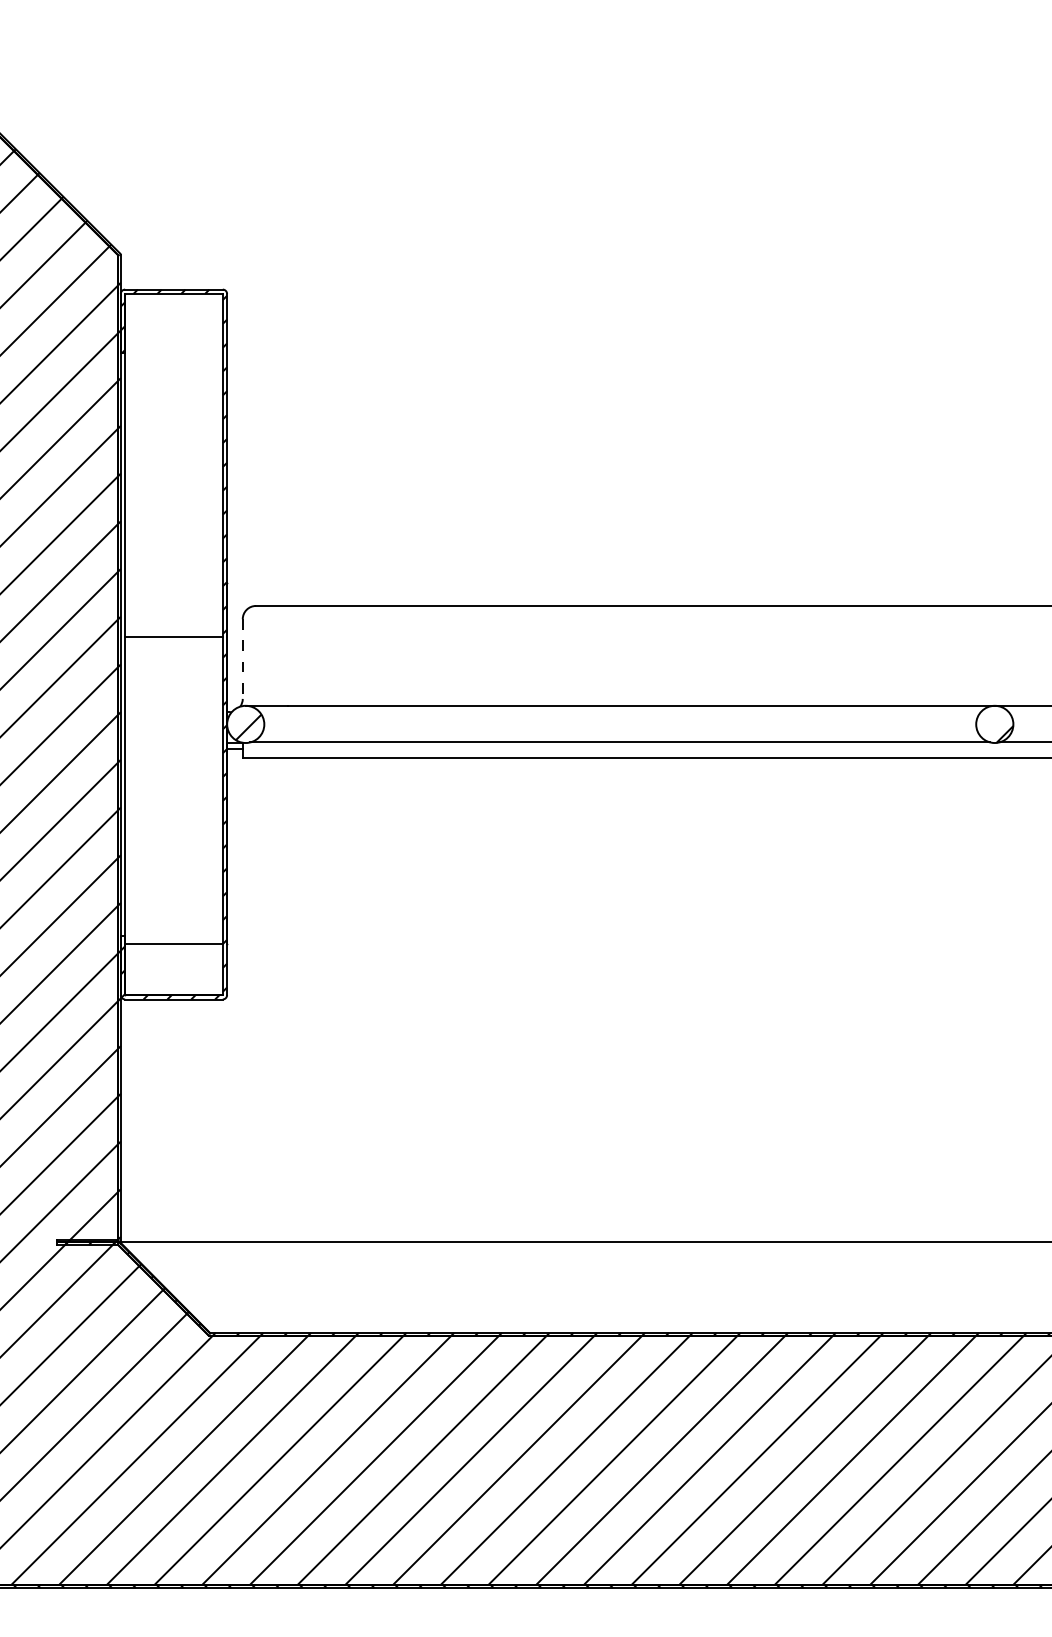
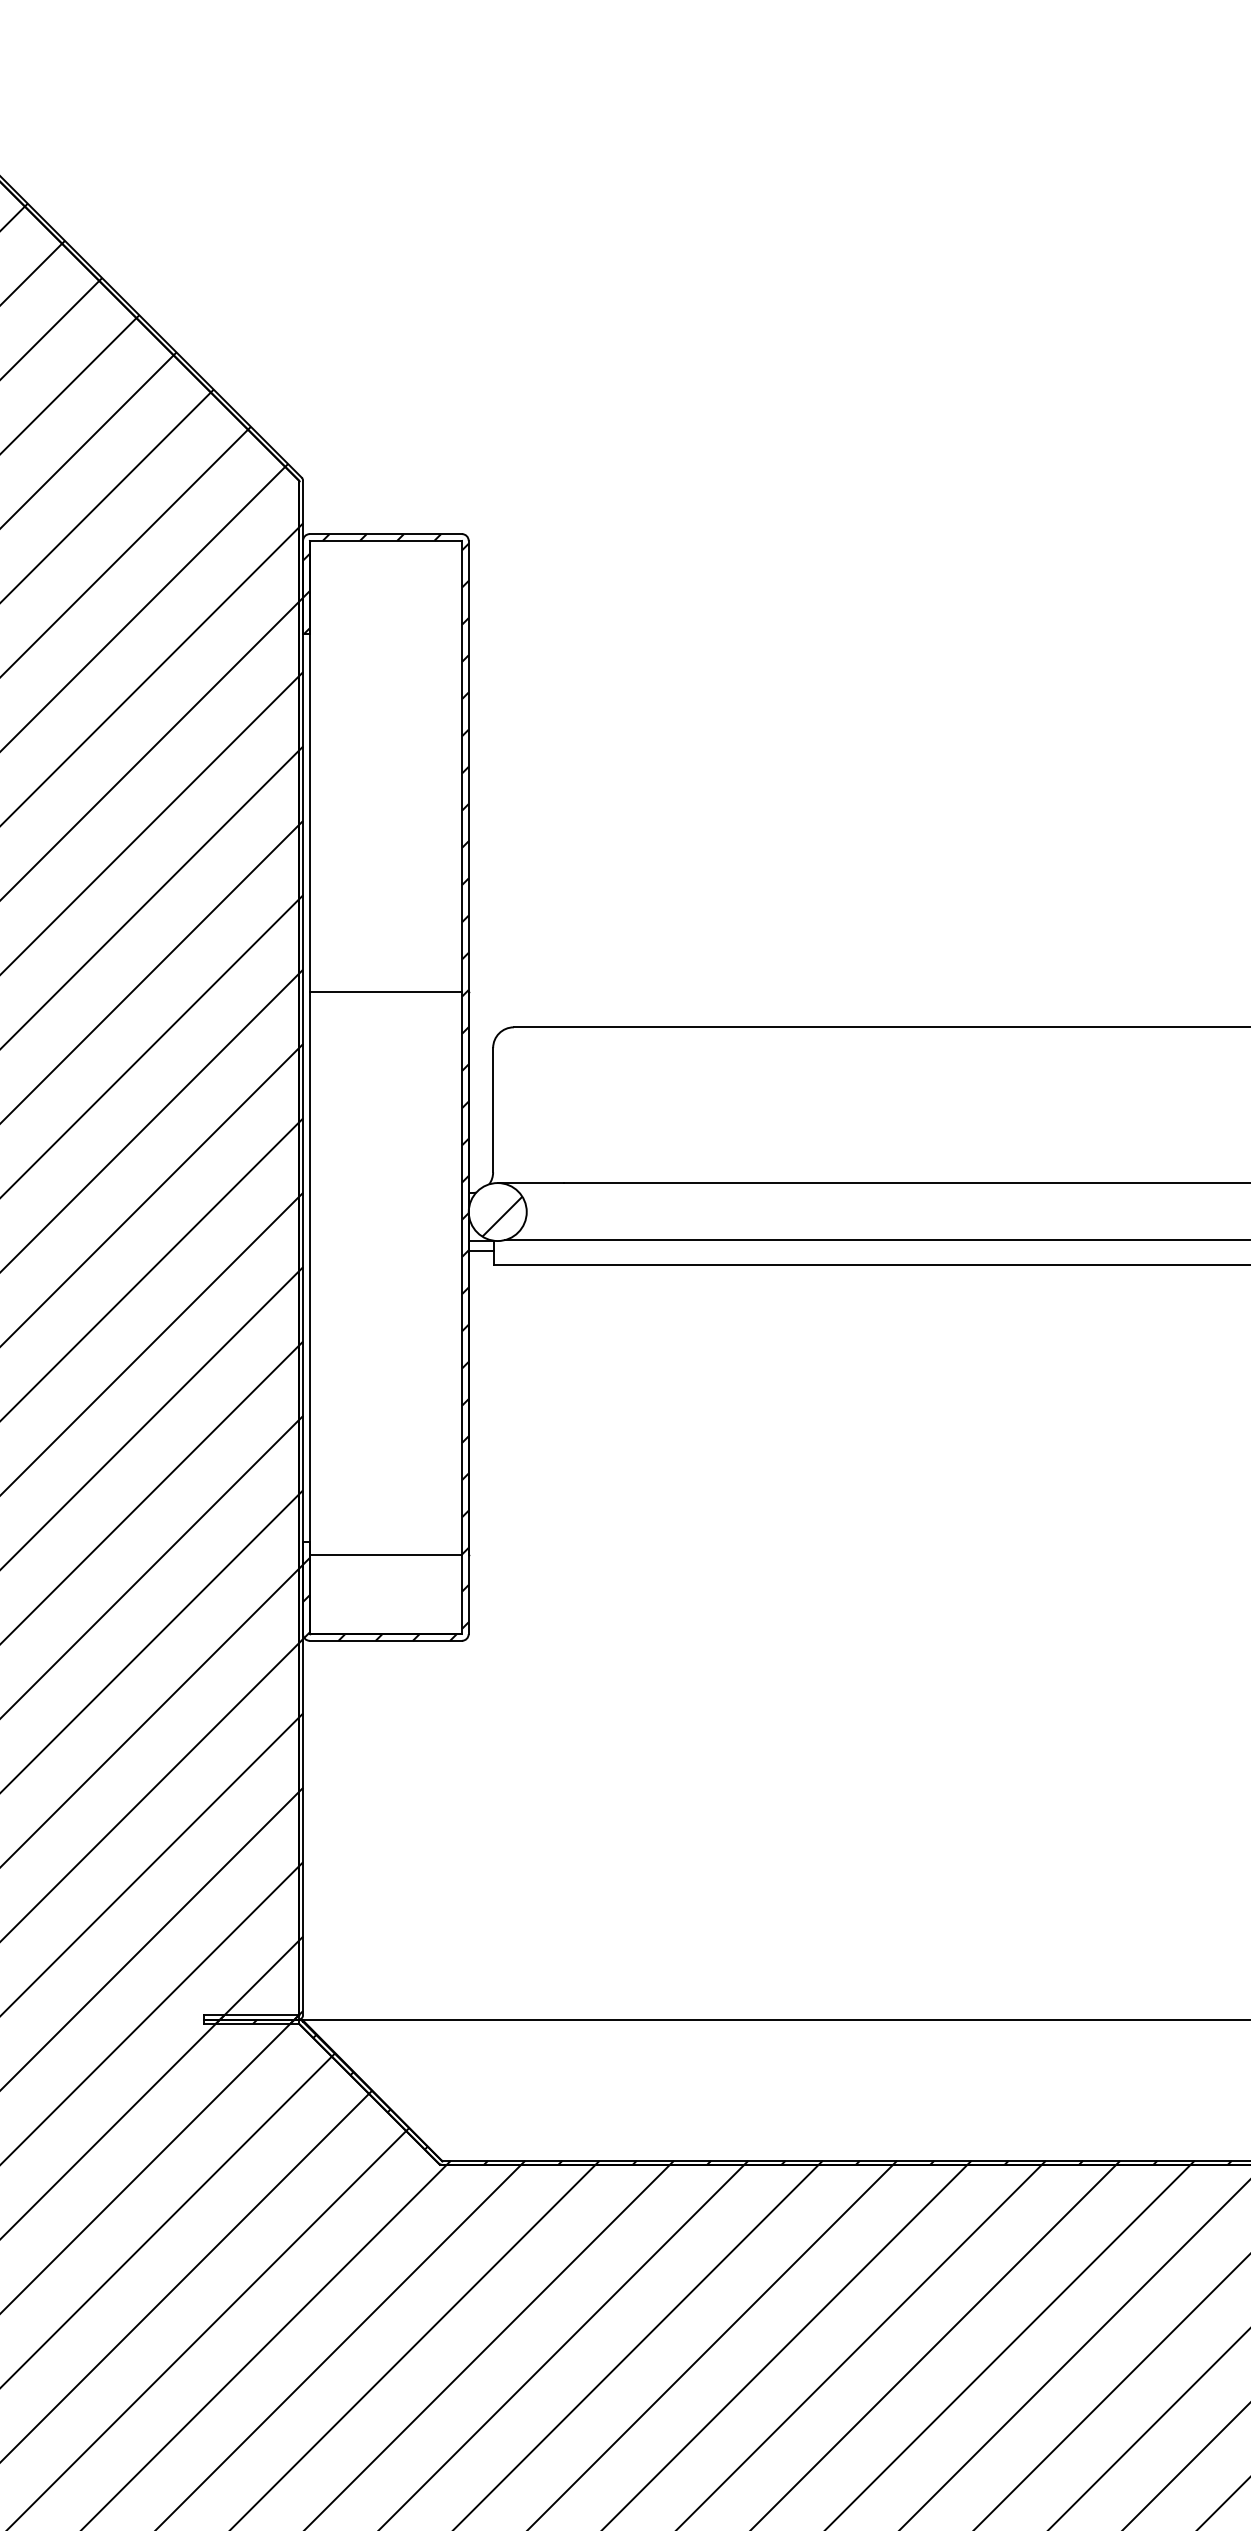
line: (173, 637) -> (385, 992), moved
line: (242, 659) -> (492, 1110), dashed -> solid

